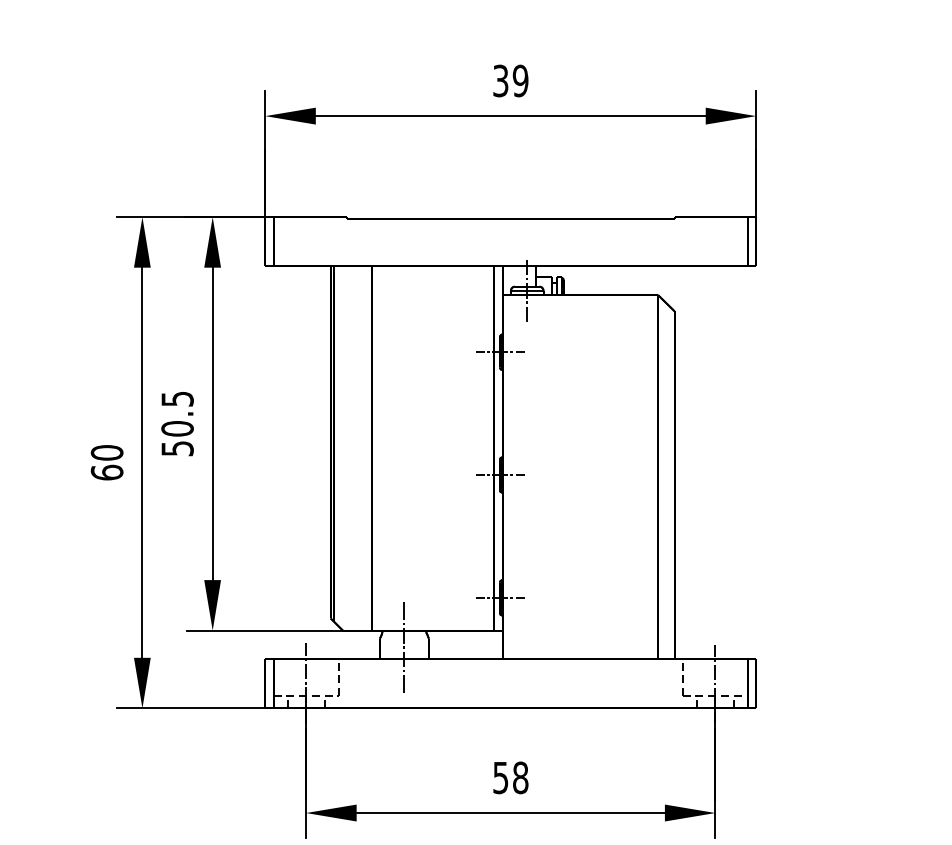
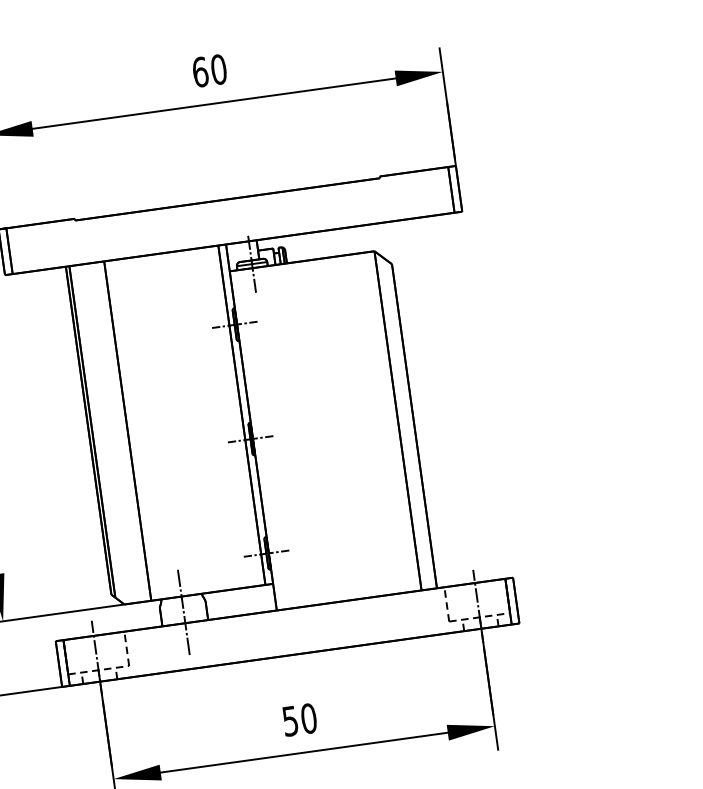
text: (510, 80) -> (209, 70), 39 -> 60
text: (520, 777) -> (308, 718), 58 -> 50

